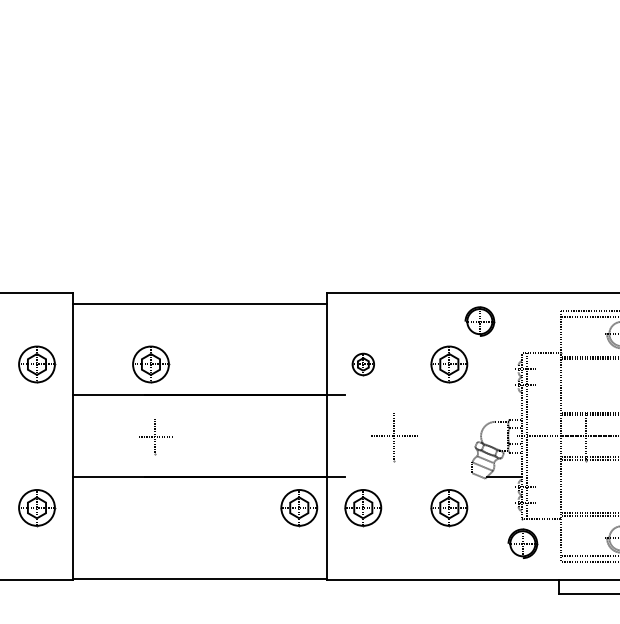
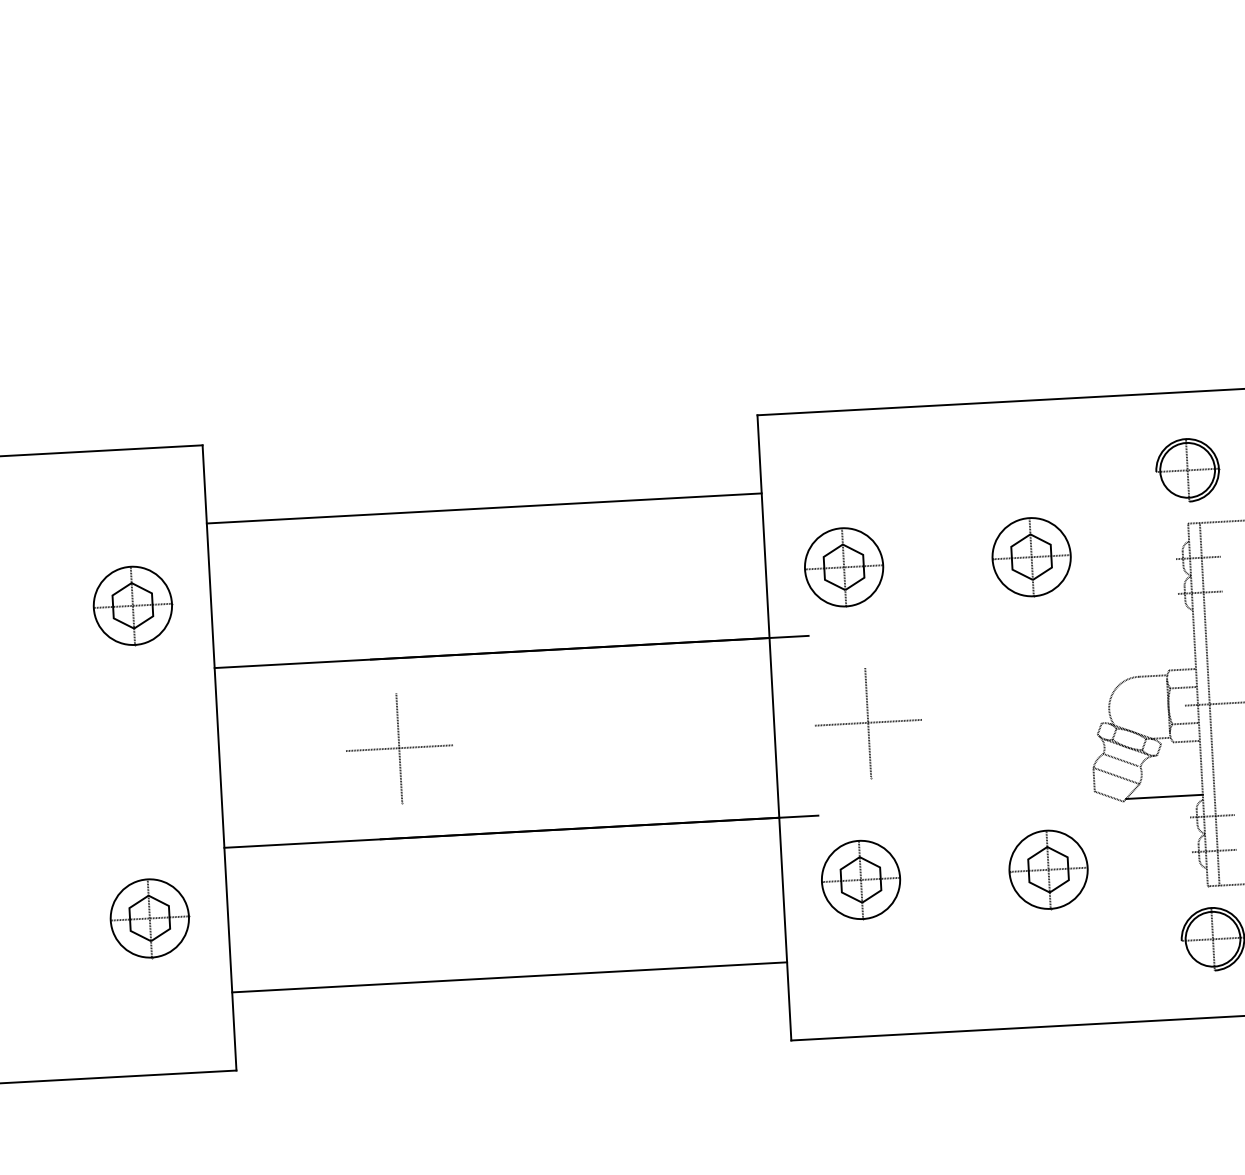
line: (199, 303) -> (482, 508), moved
part: (479, 321) -> (1186, 470), moved
part: (151, 364) -> (382, 592), removed
part: (363, 364) -> (844, 567), size x1.67
part: (155, 437) -> (399, 750), size x1.43
part: (394, 437) -> (868, 725), moved
part: (299, 508) -> (722, 888), removed
line: (199, 578) -> (508, 976), moved

